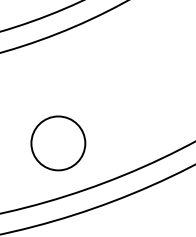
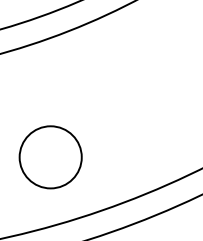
circle: (58, 143) -> (50, 157), moved

